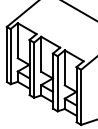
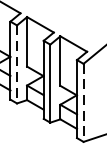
line: (34, 70) -> (17, 64), solid -> dashed
line: (81, 97) -> (84, 103), solid -> dashed

